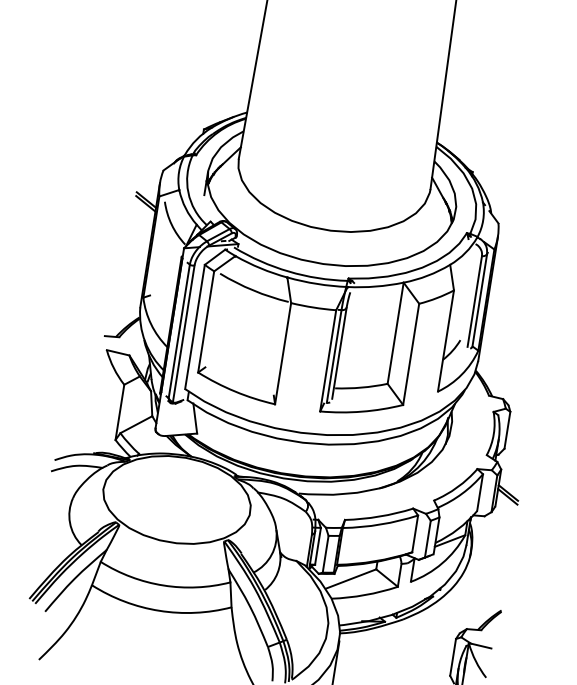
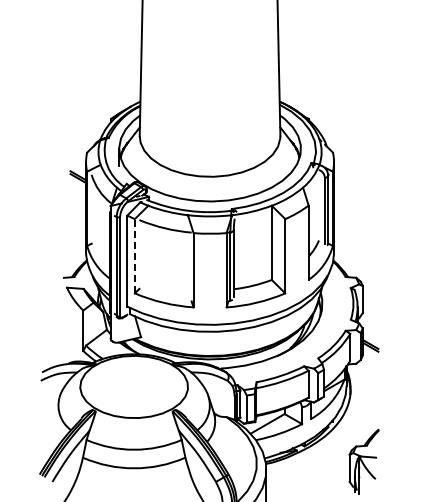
line: (205, 320) -> (134, 255), solid -> dashed

